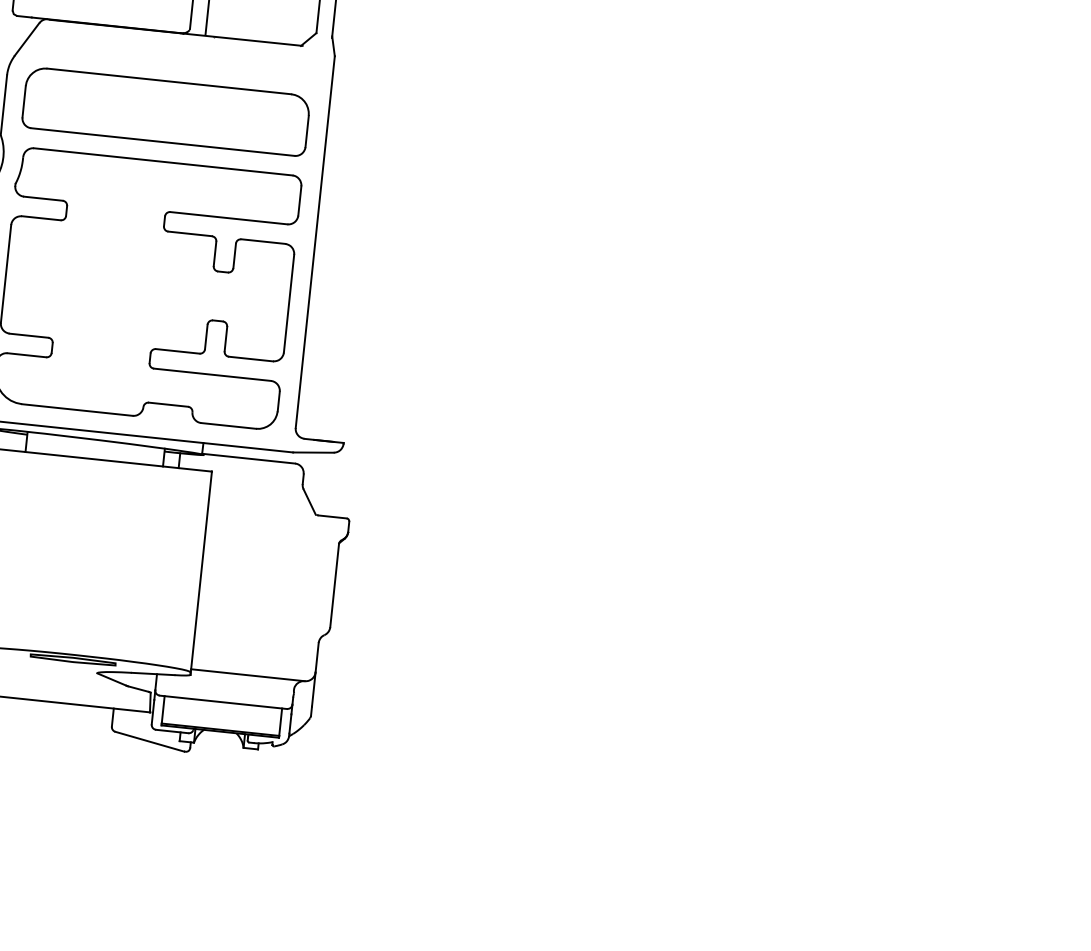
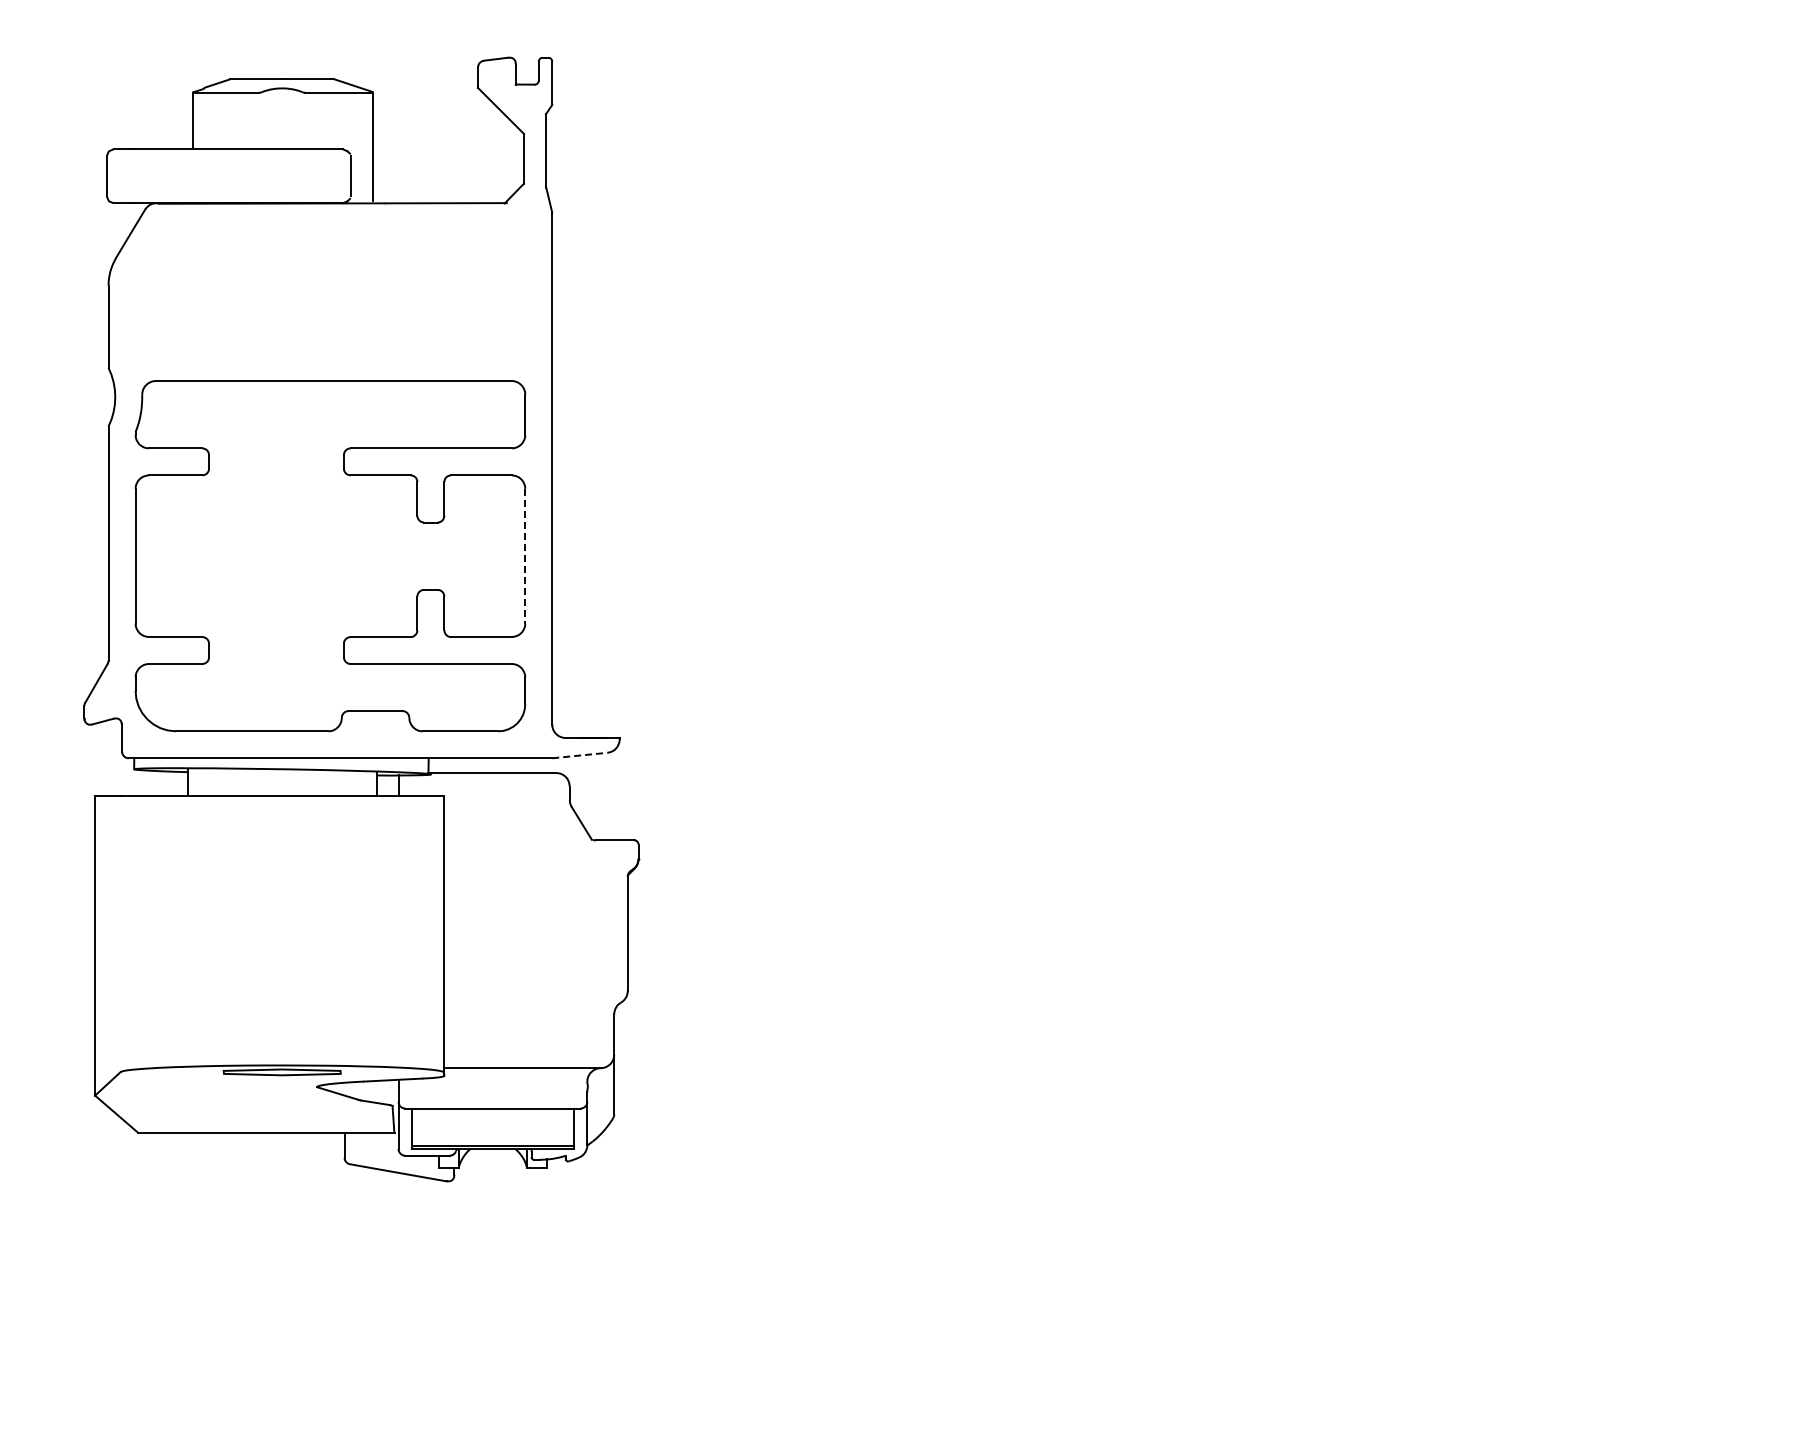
part: (166, 111) -> (330, 311), removed
line: (289, 303) -> (525, 556), solid -> dashed
line: (313, 452) -> (579, 755), solid -> dashed

